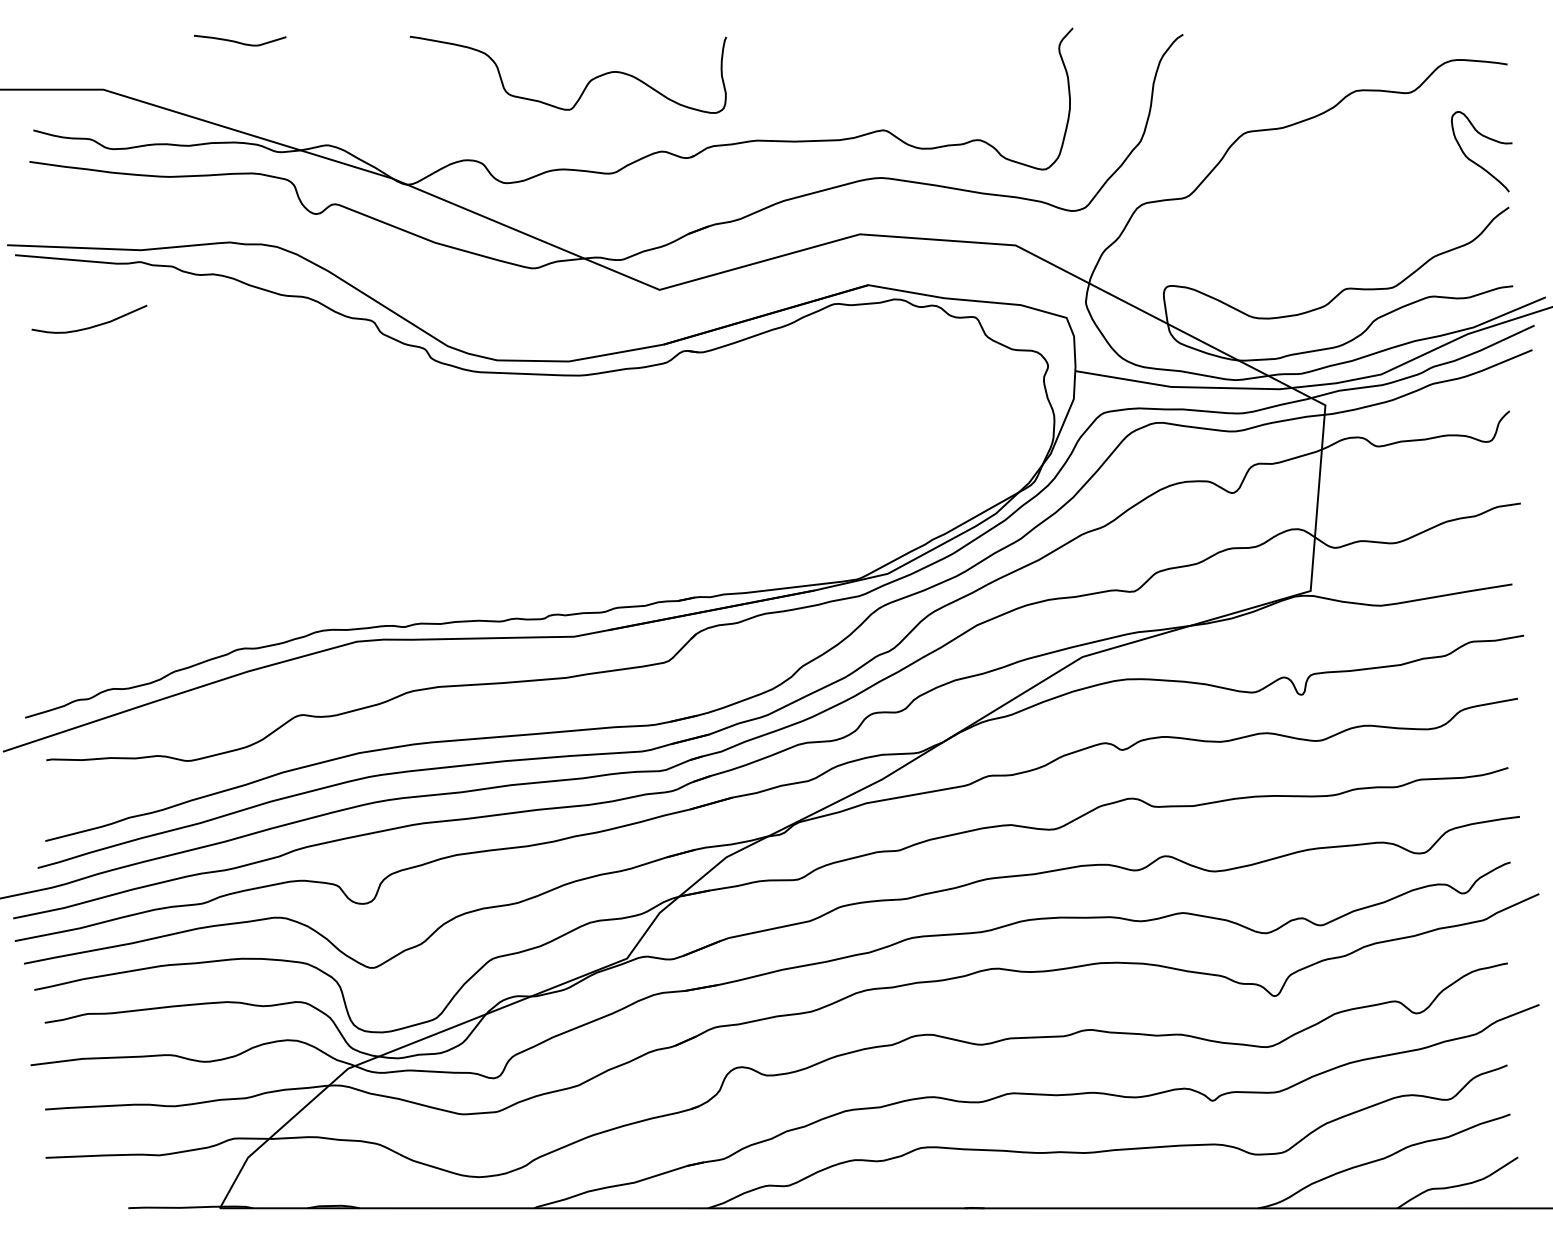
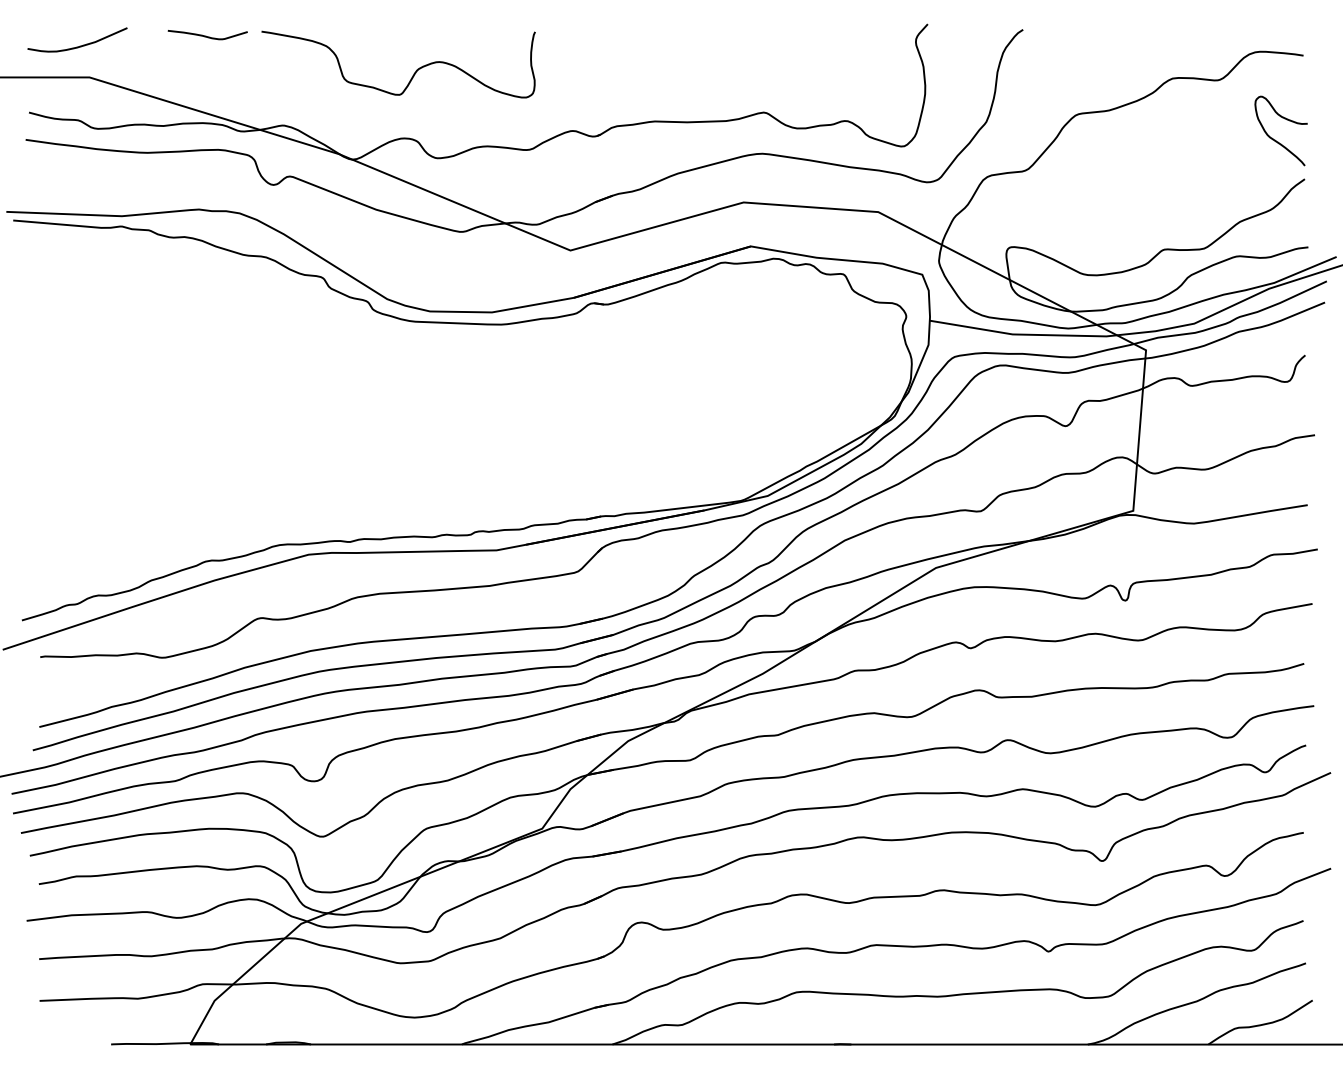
curve: (585, 85) -> (413, 73), moved
curve: (91, 325) -> (79, 45), moved

